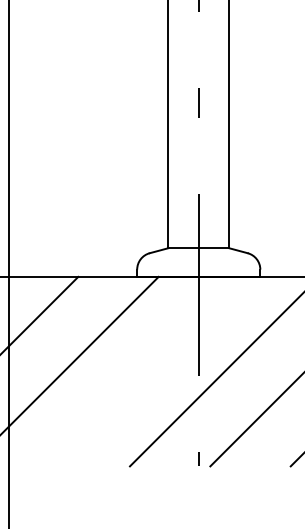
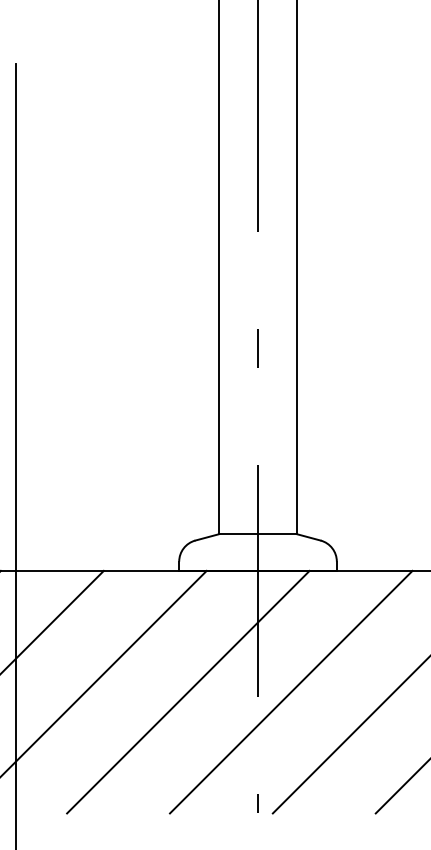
line: (144, 371) -> (188, 691), added

